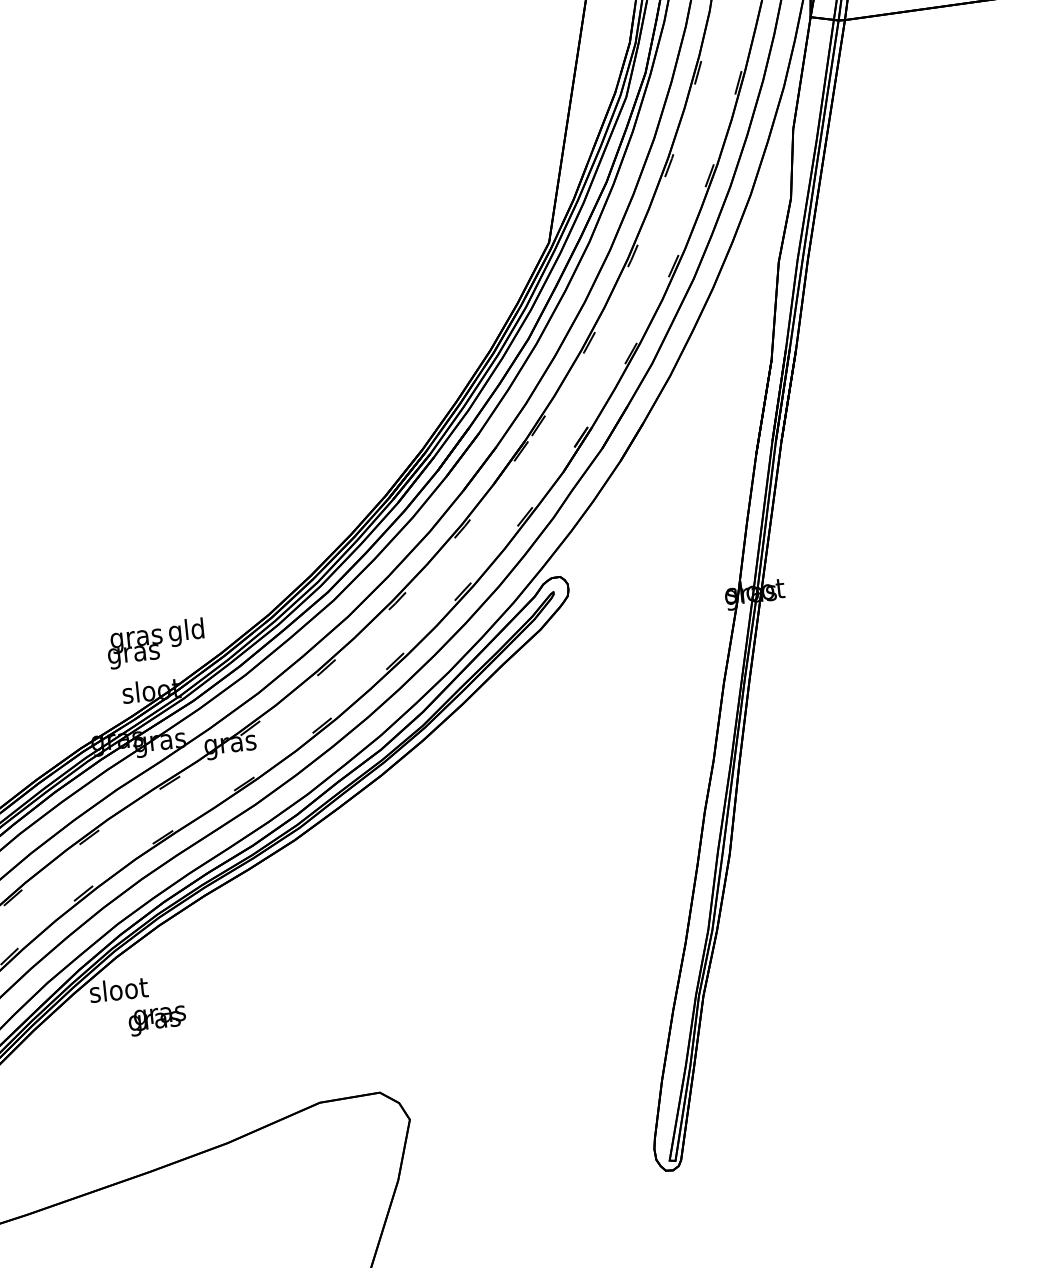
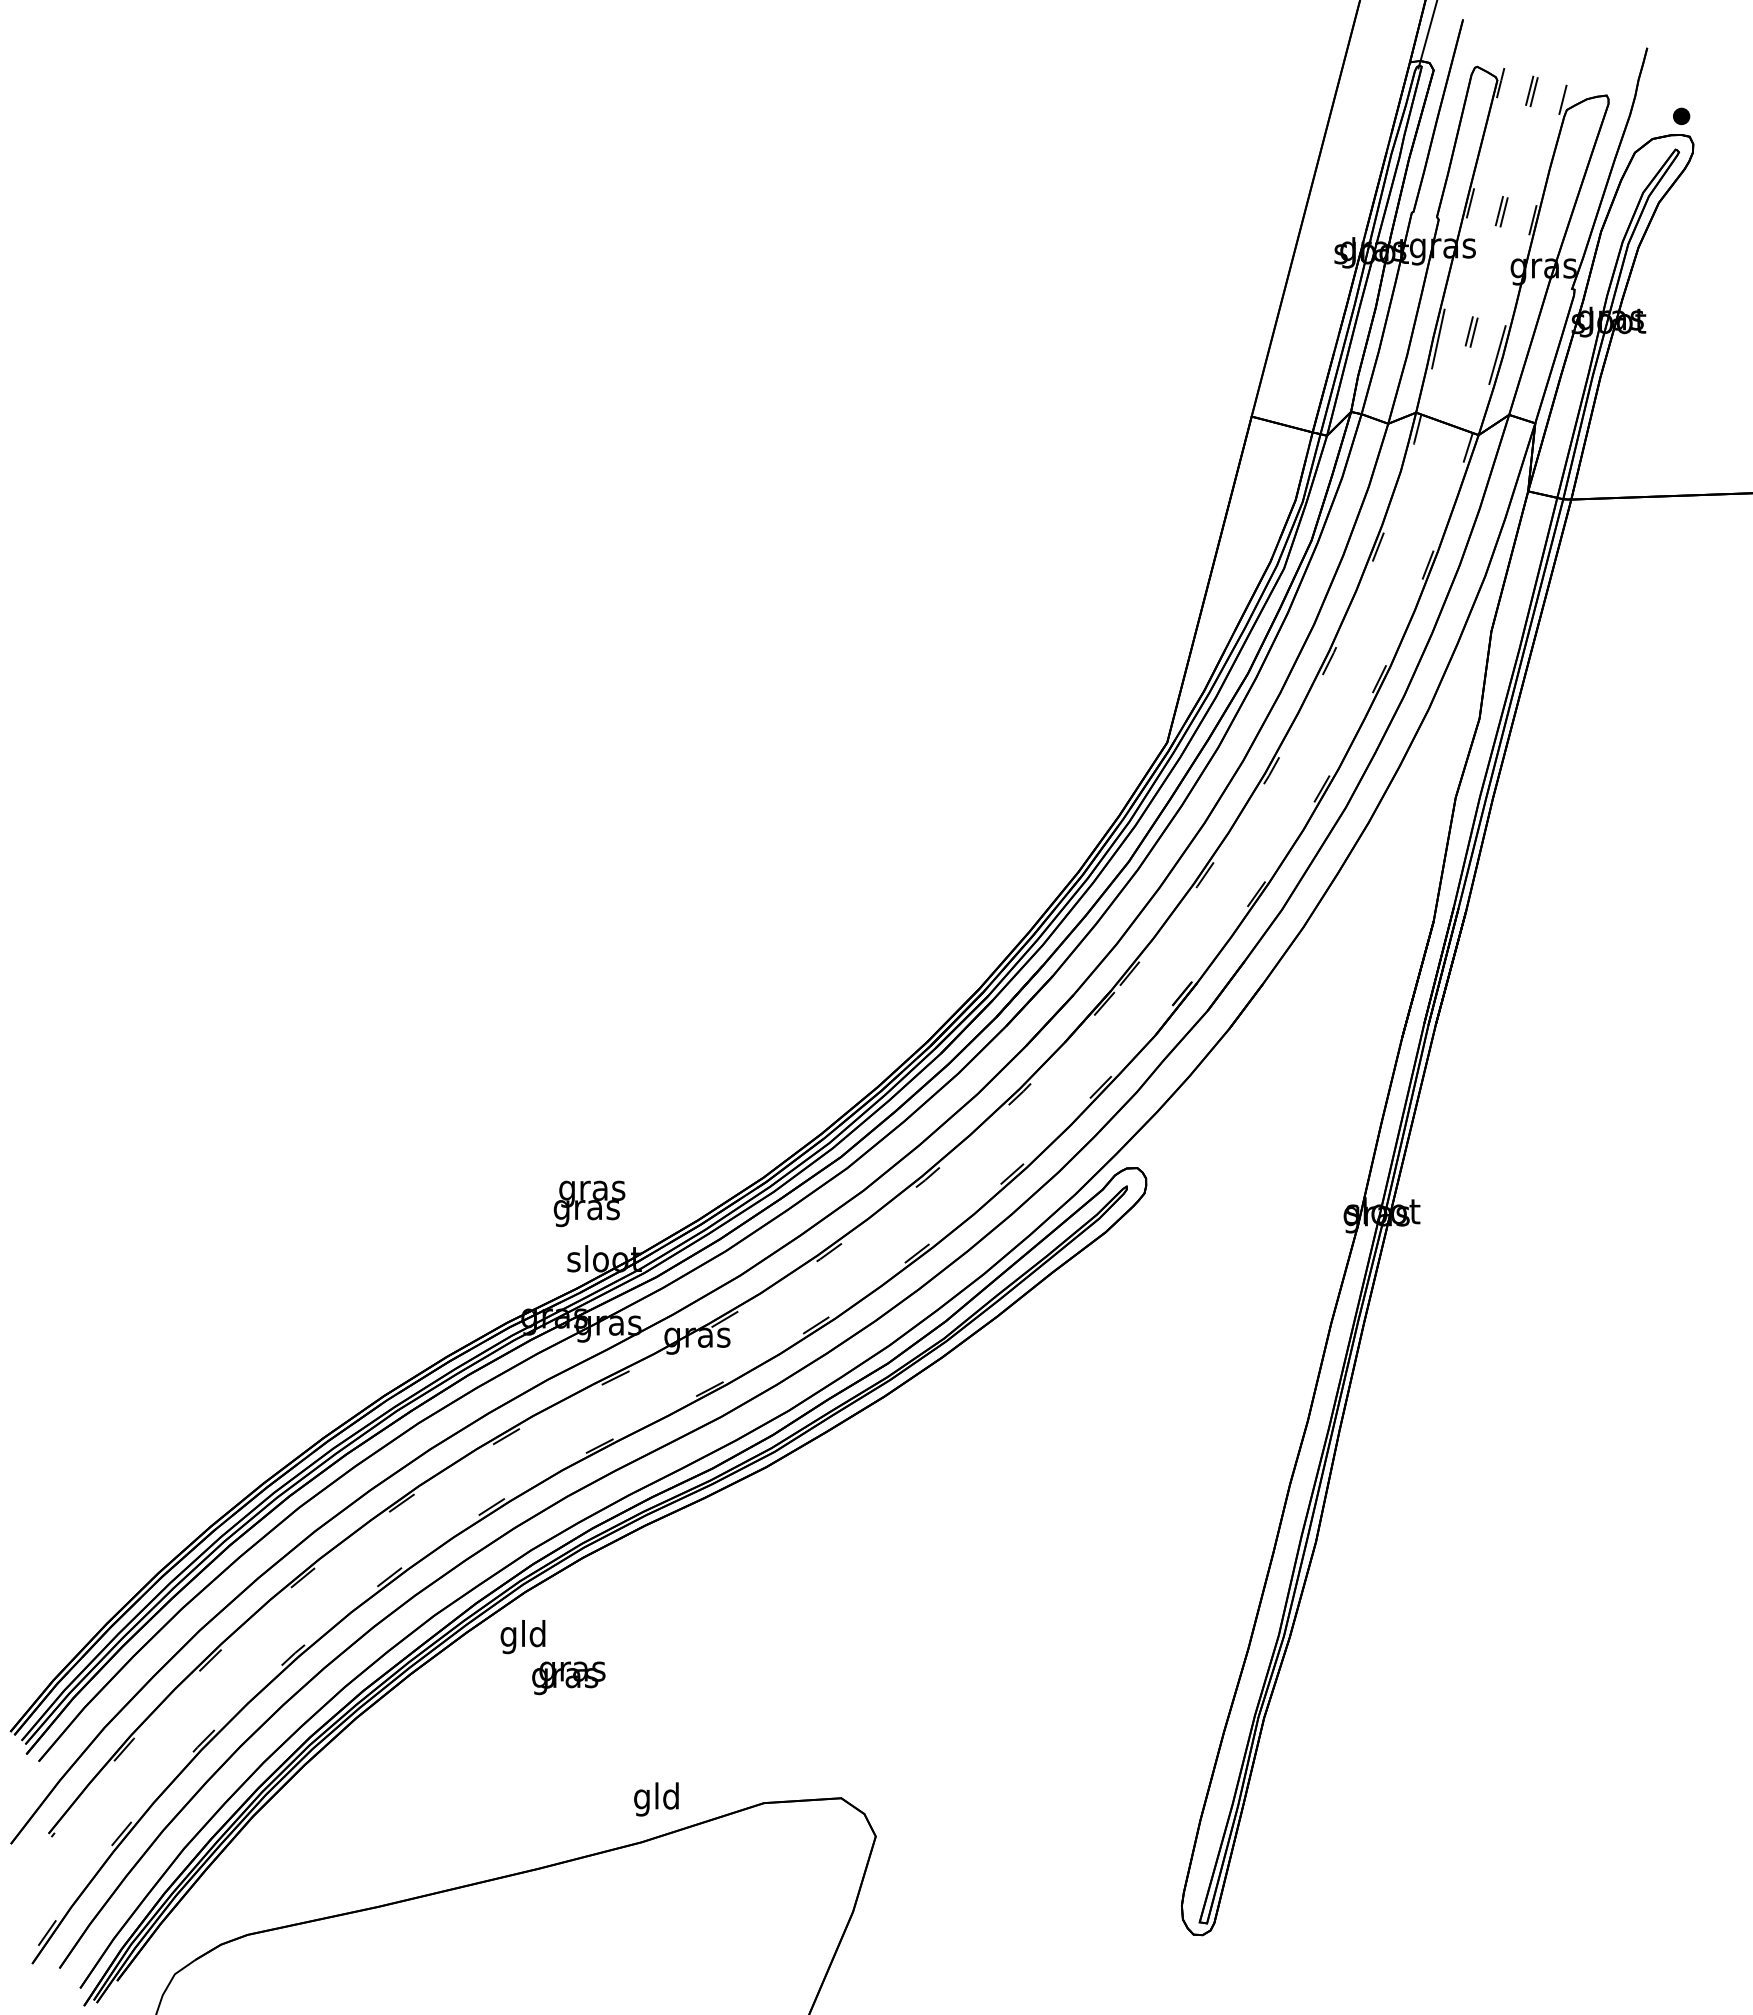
text: (186, 632) -> (656, 1799), moved
text: (118, 992) -> (523, 1637), sloot -> gld

